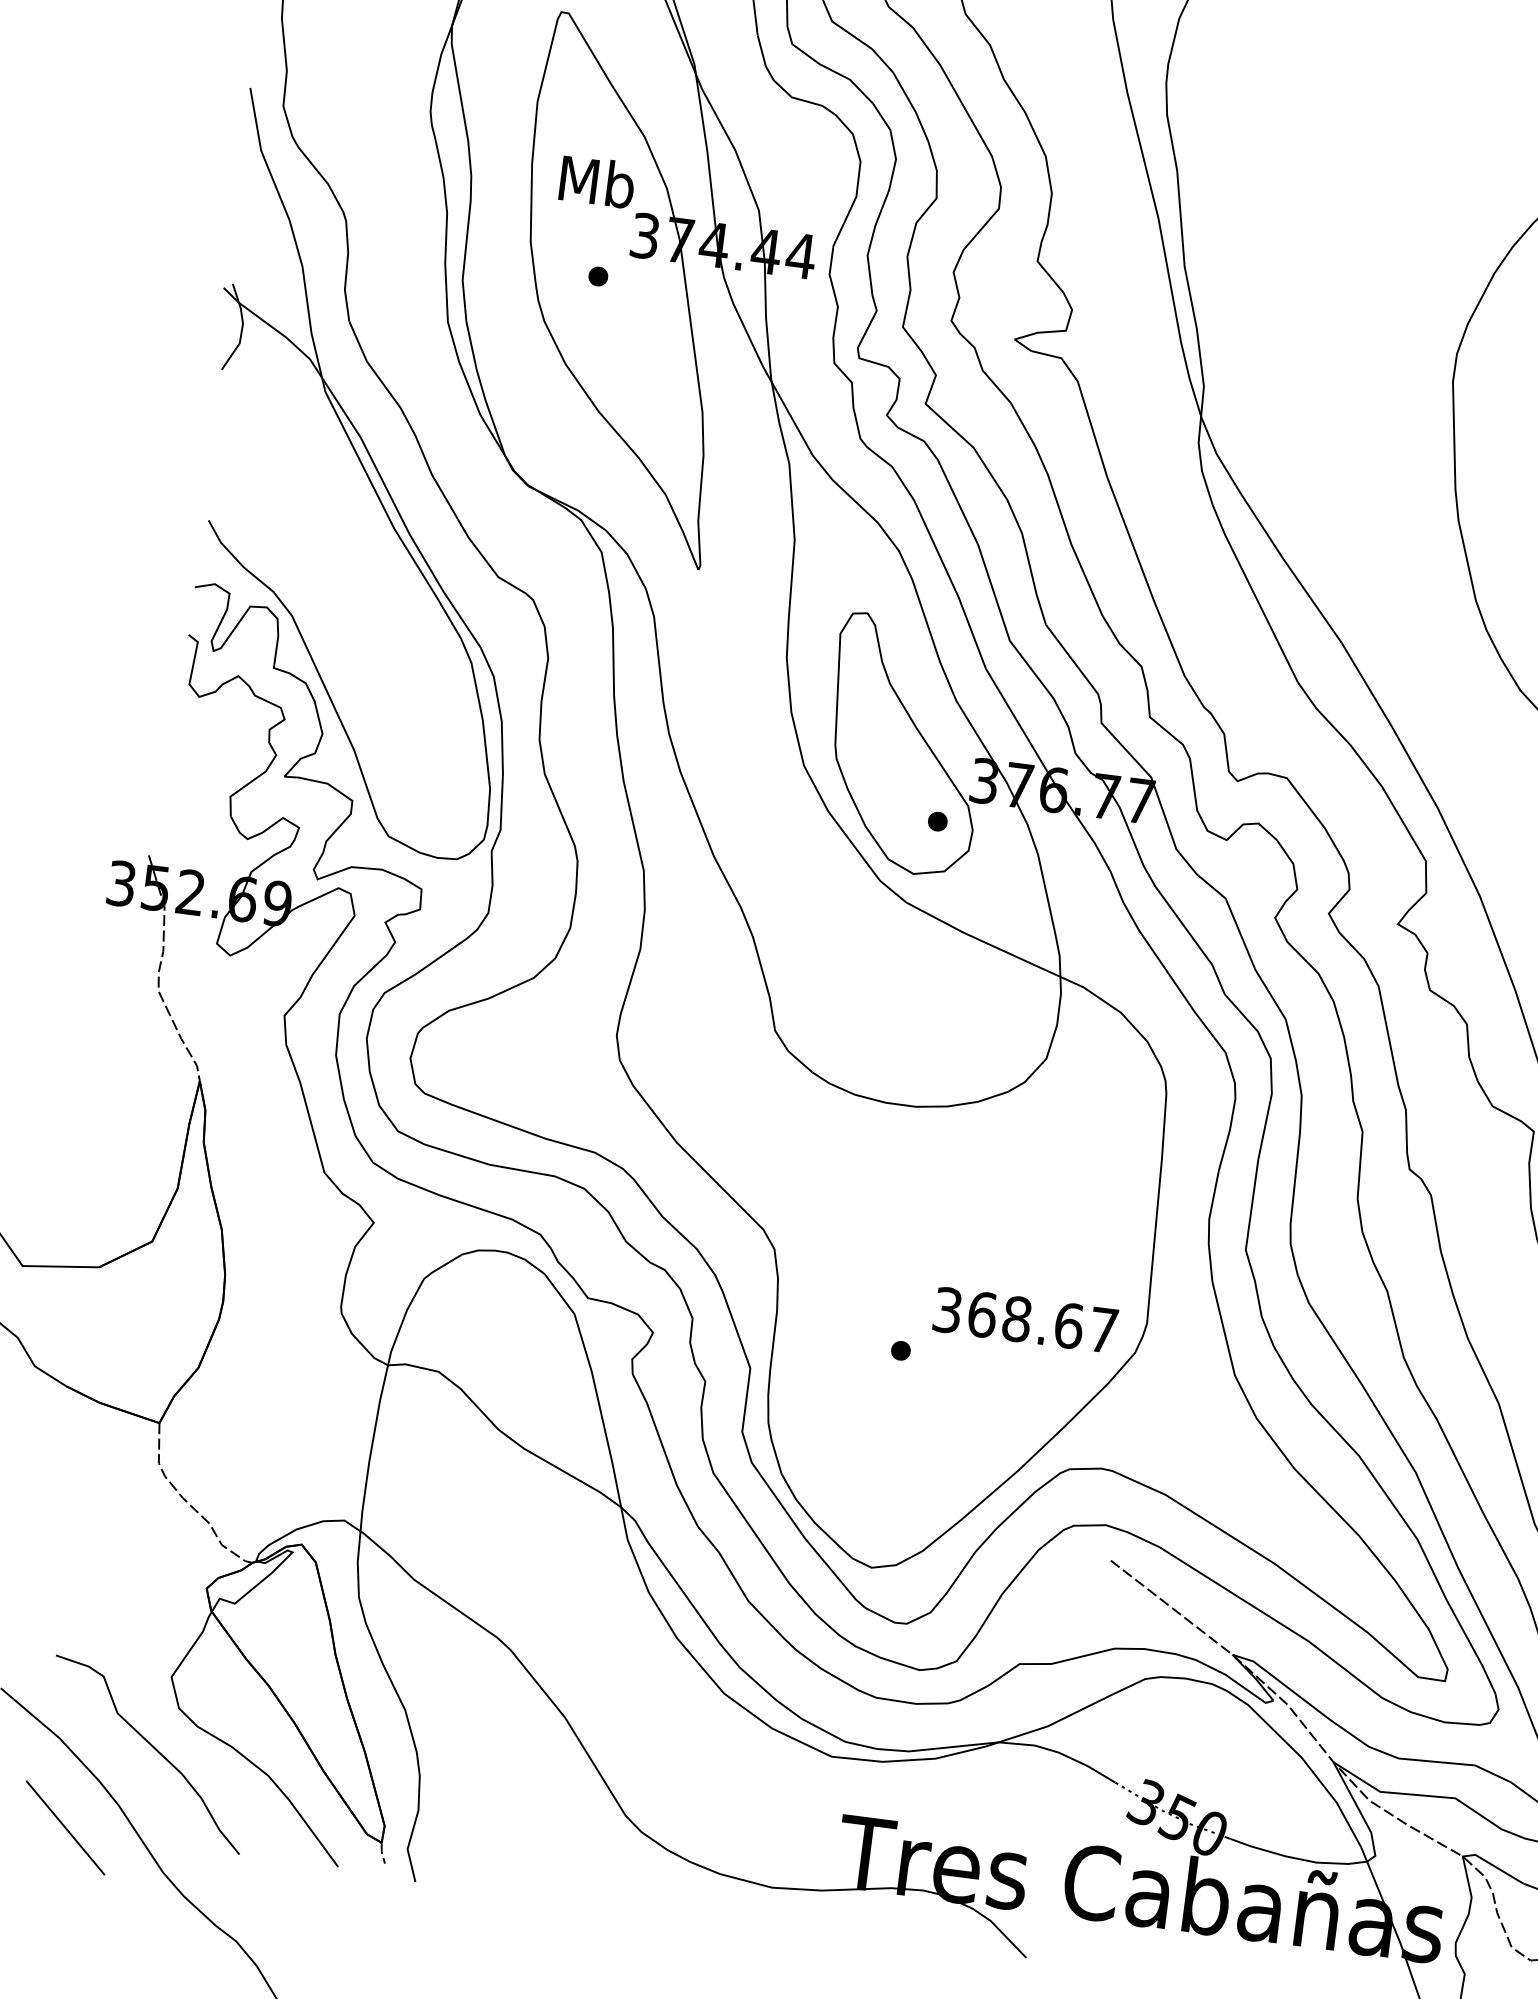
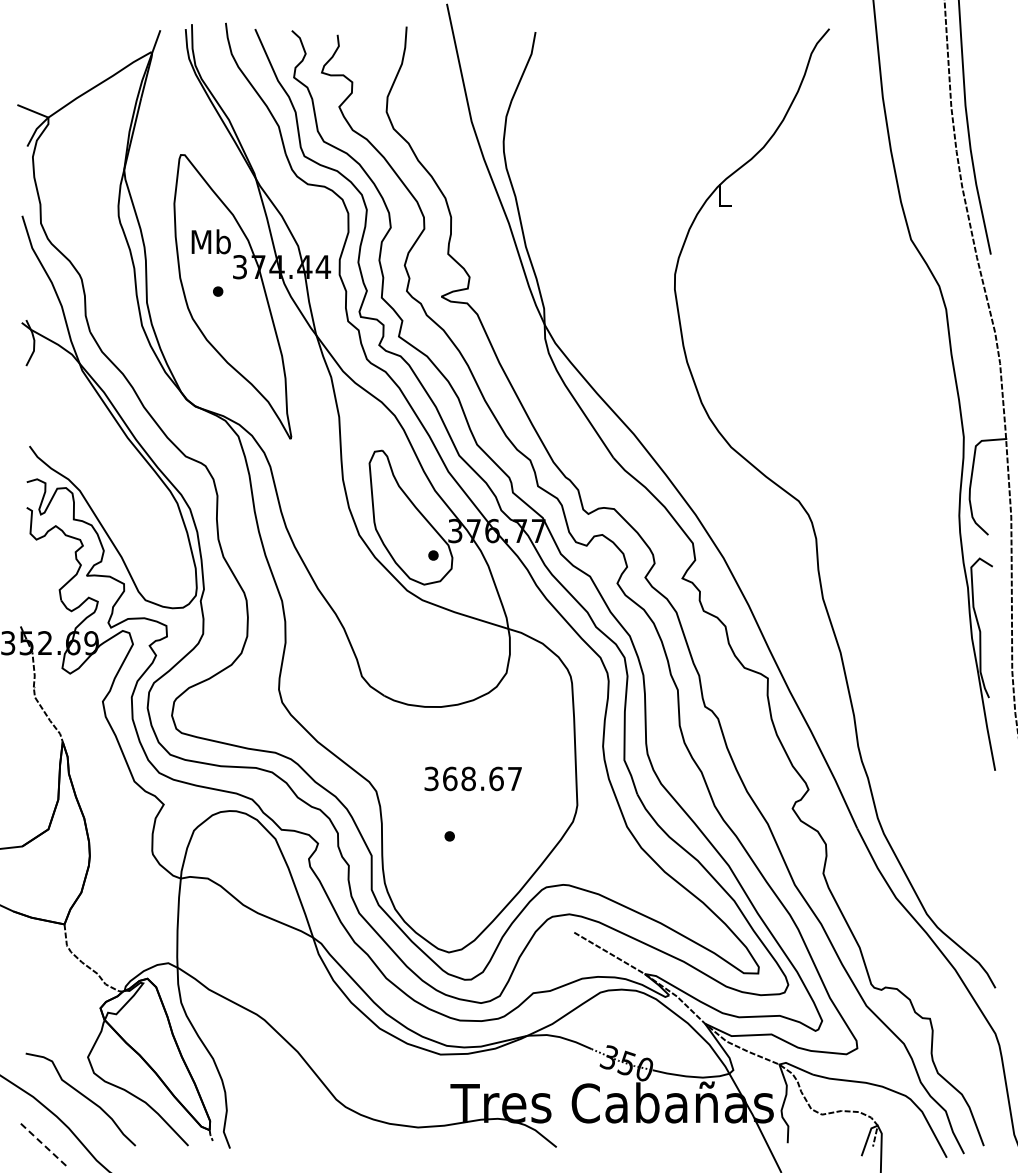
text: (1024, 1319) -> (472, 778), moved
line: (65, 1827) -> (42, 1143), solid -> dashed

